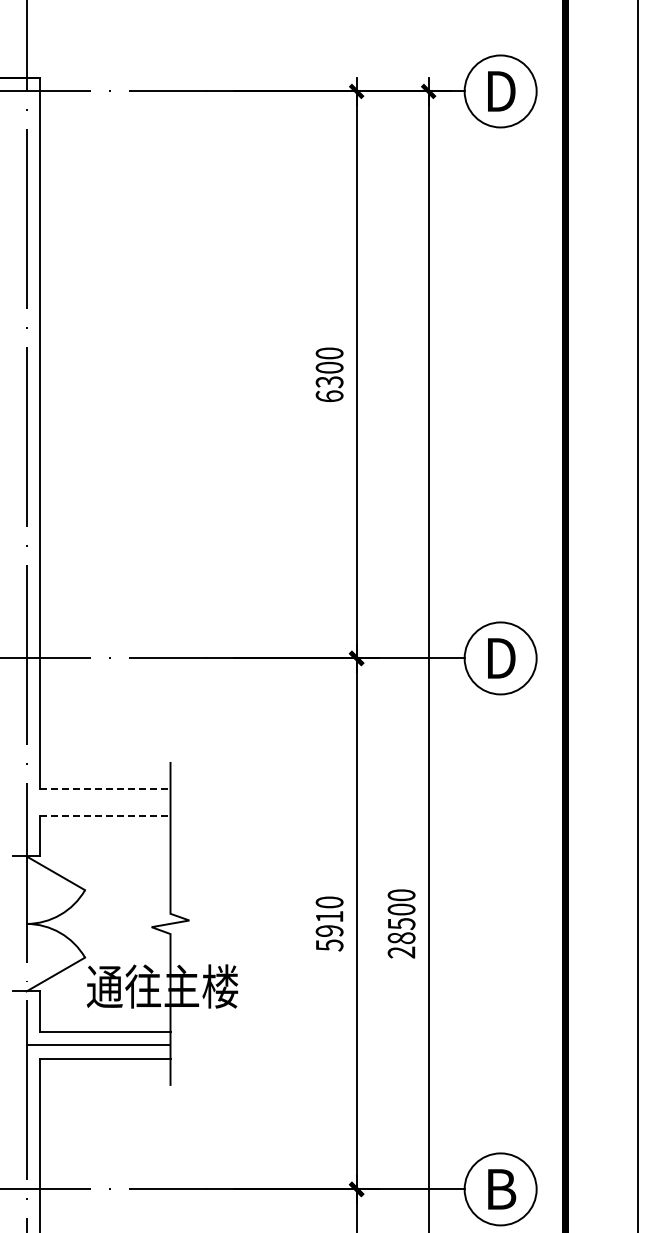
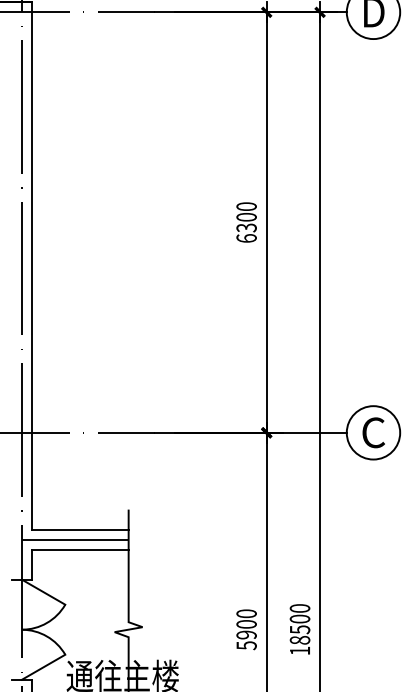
text: (501, 658) -> (374, 432), D -> C
line: (105, 788) -> (80, 529), dashed -> solid
line: (98, 802) -> (75, 539), added
line: (105, 815) -> (80, 549), dashed -> solid
text: (329, 916) -> (246, 624), 5910 -> 5900
text: (400, 952) -> (299, 650), 28500 -> 18500

